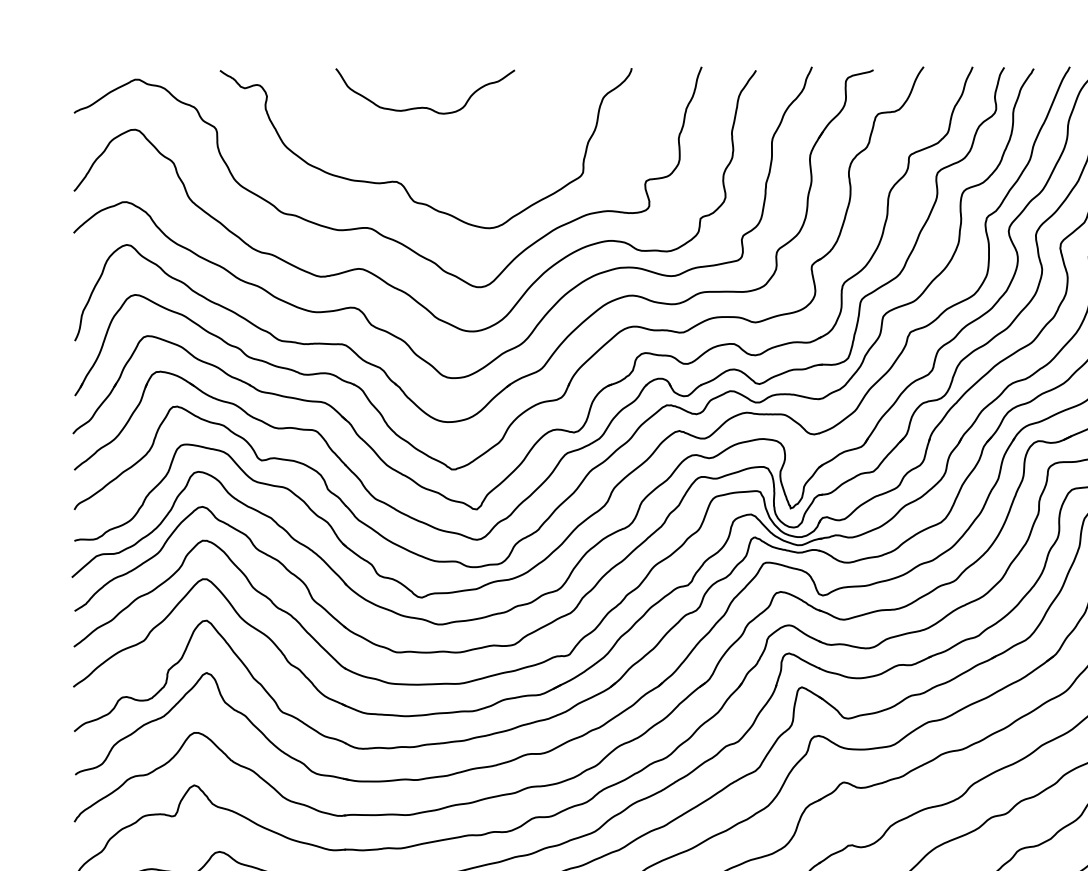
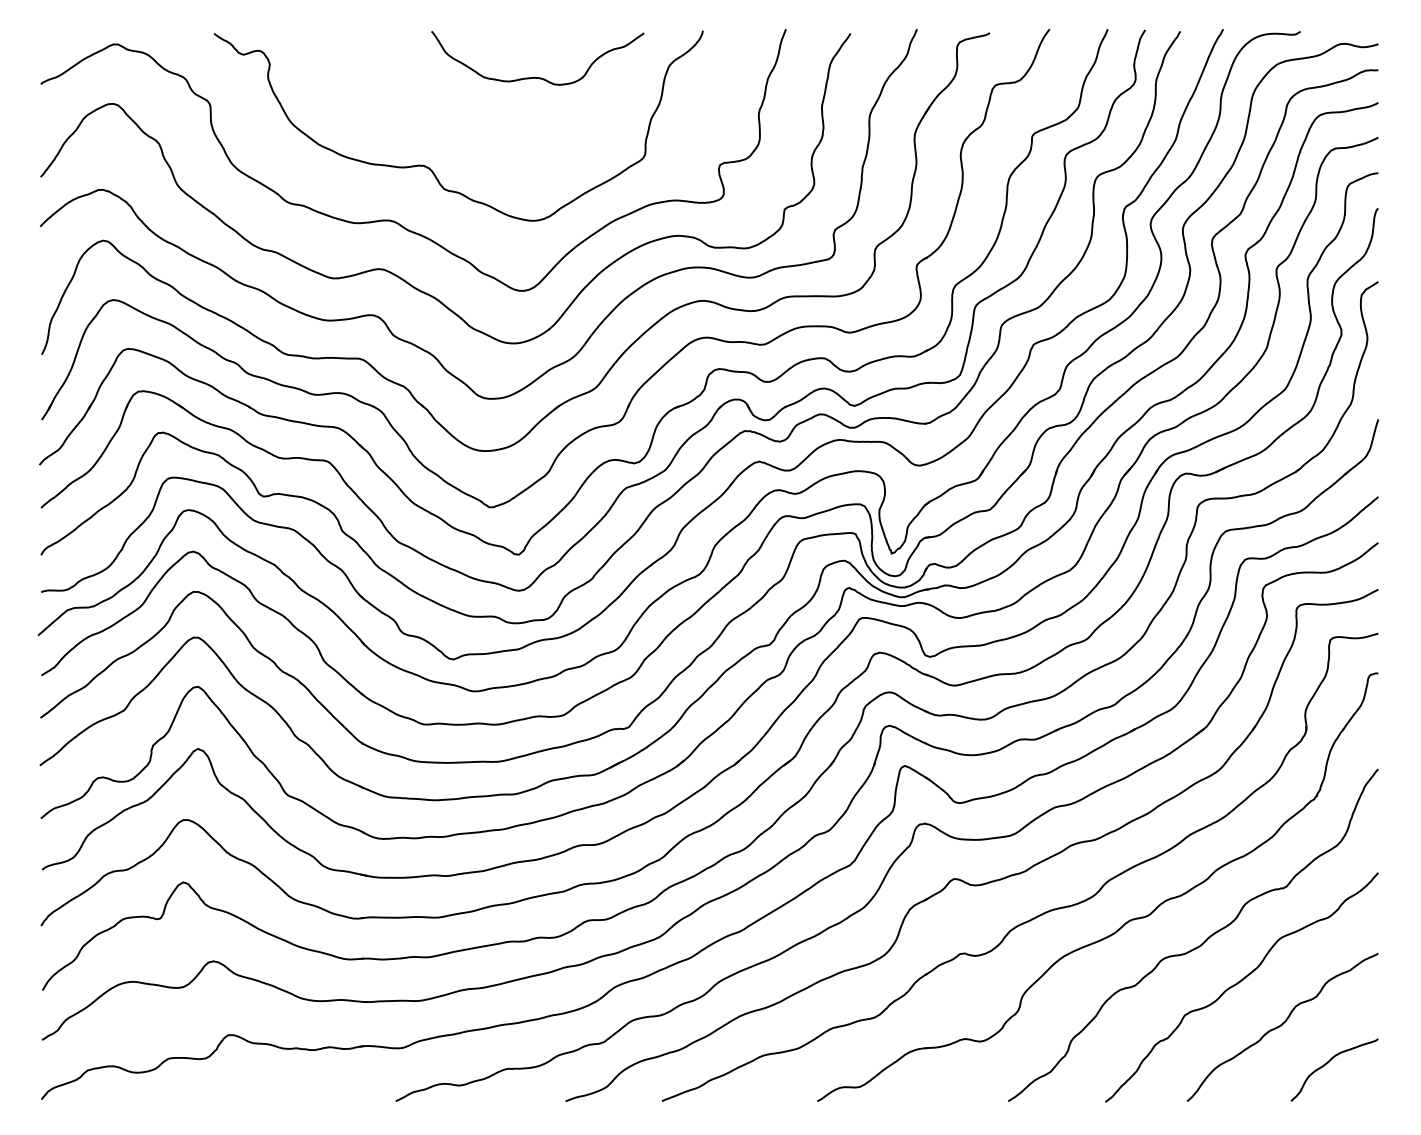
curve: (422, 106) -> (534, 76), moved

